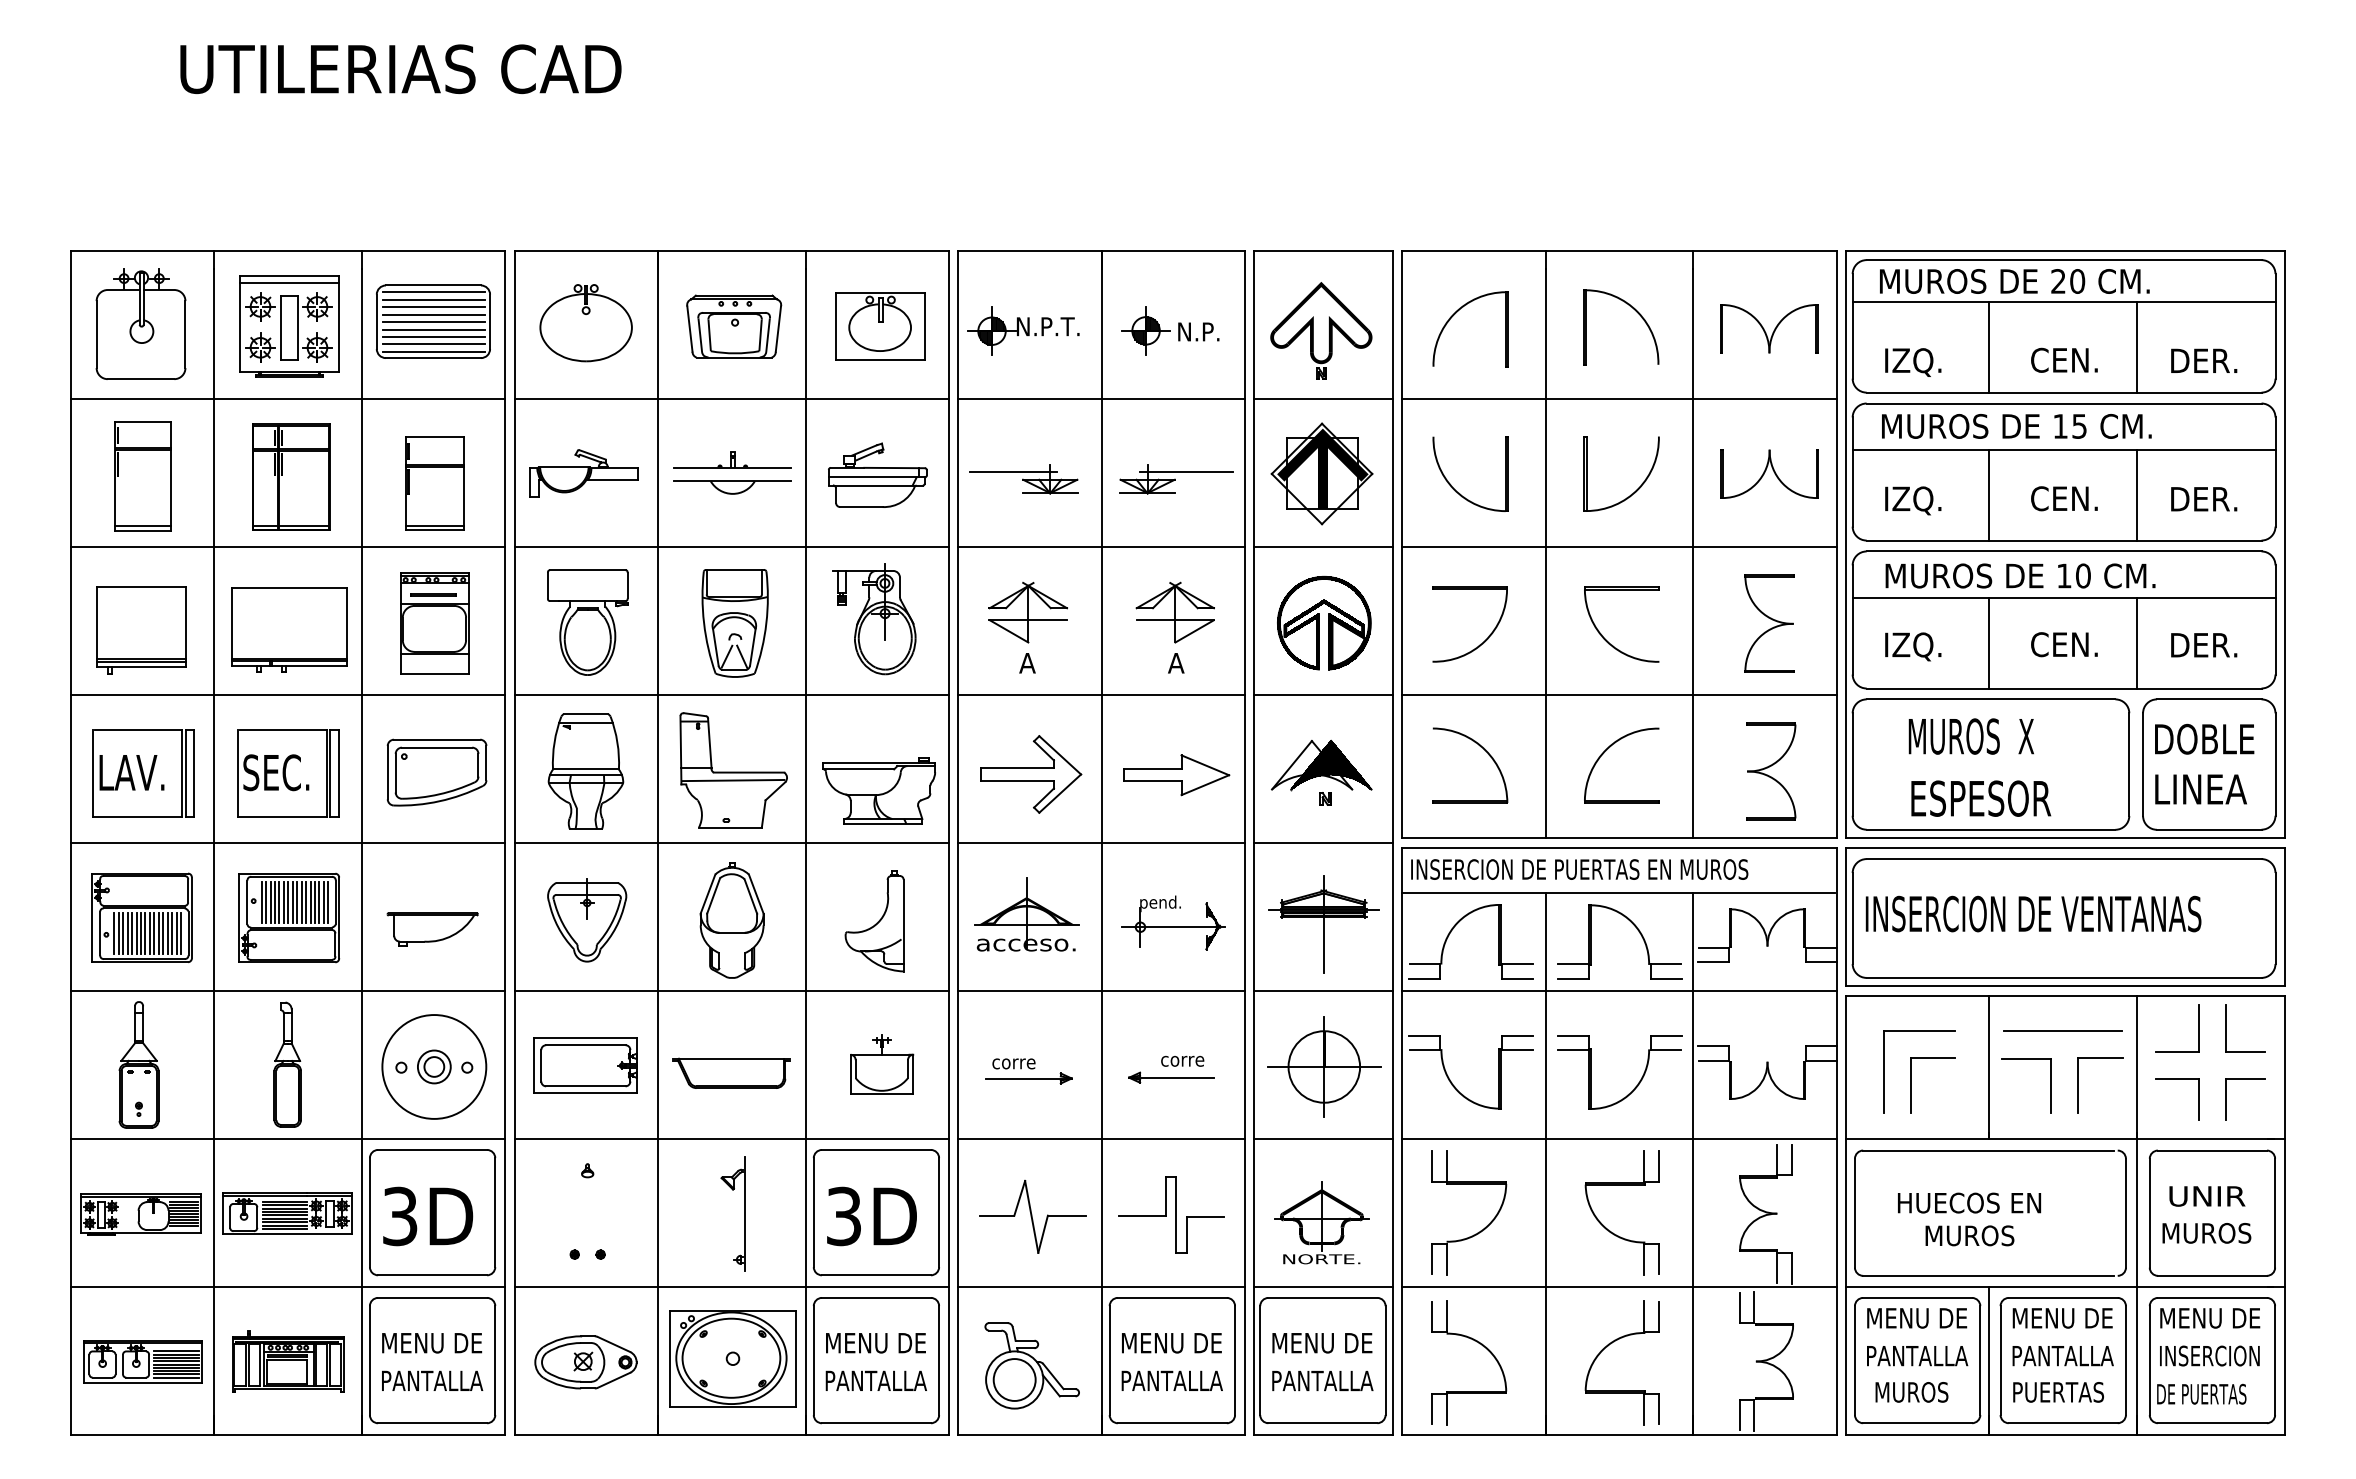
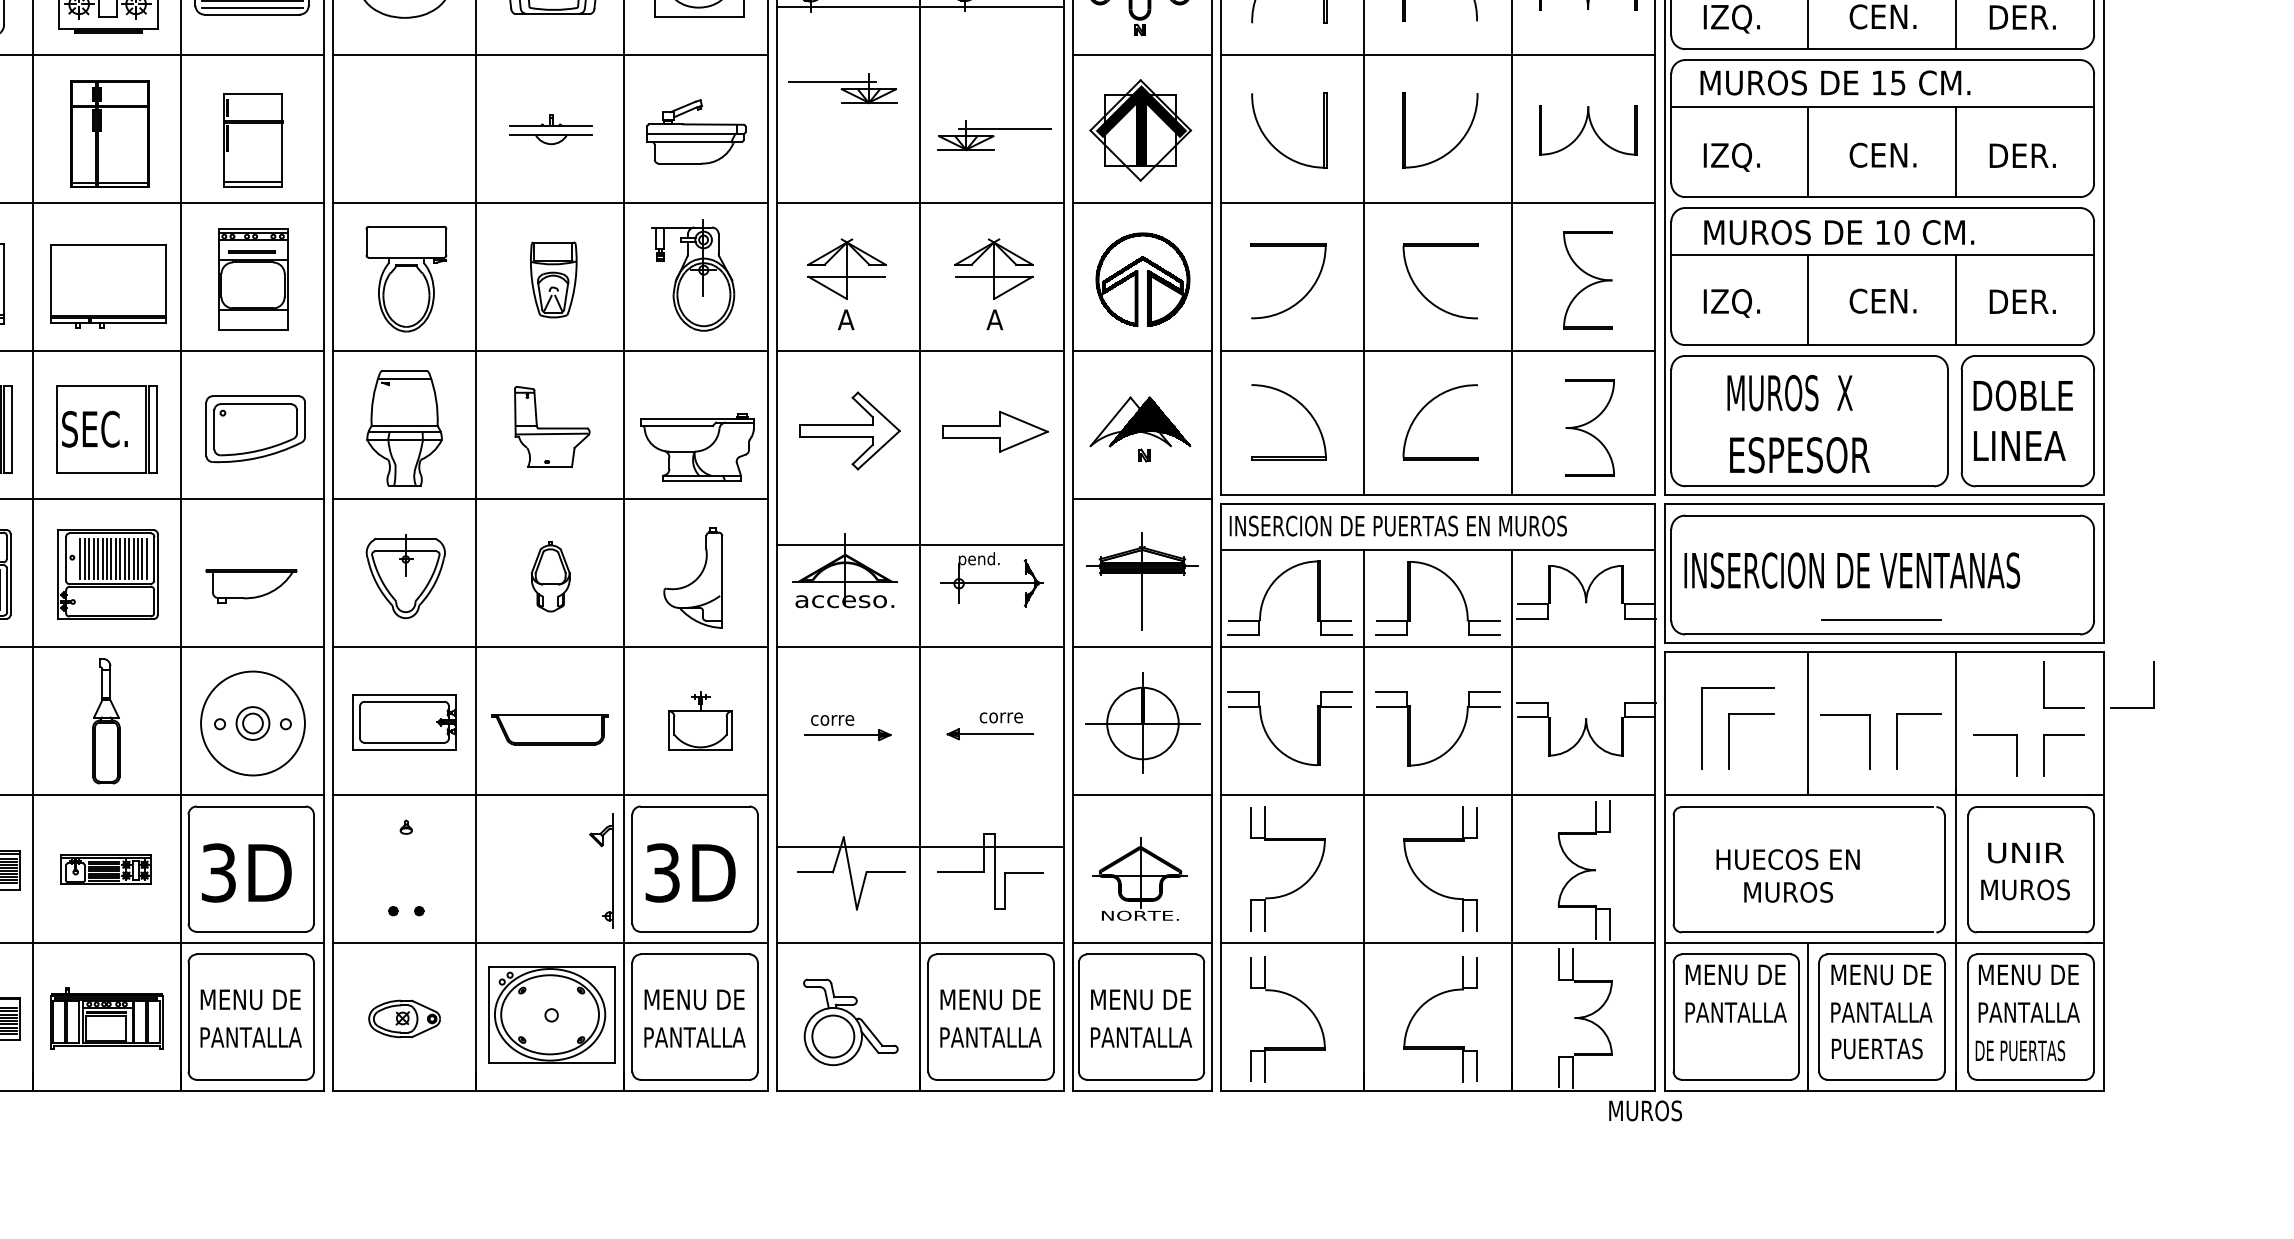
line: (1101, 398) -> (920, 7), moved
part: (732, 472) -> (551, 129), size x0.7
part: (583, 473) -> (402, 130), removed
part: (1023, 479) -> (842, 89), moved
part: (734, 623) -> (553, 280), size x0.7
part: (733, 770) -> (552, 427), size x0.7
line: (1101, 842) -> (920, 545), moved
part: (731, 920) -> (550, 577), size x0.6
part: (2198, 1028) -> (2154, 685), moved
line: (2062, 1030) -> (1881, 619), moved
line: (1101, 1138) -> (920, 847), moved
part: (287, 1213) -> (106, 870), size x0.7
part: (744, 1213) -> (613, 870), moved
text: (2211, 1355) -> (2030, 1012), INSERCION -> PANTALLA
part: (585, 1362) -> (404, 1019), size x0.7
text: (1911, 1392) -> (1645, 1111), moved

